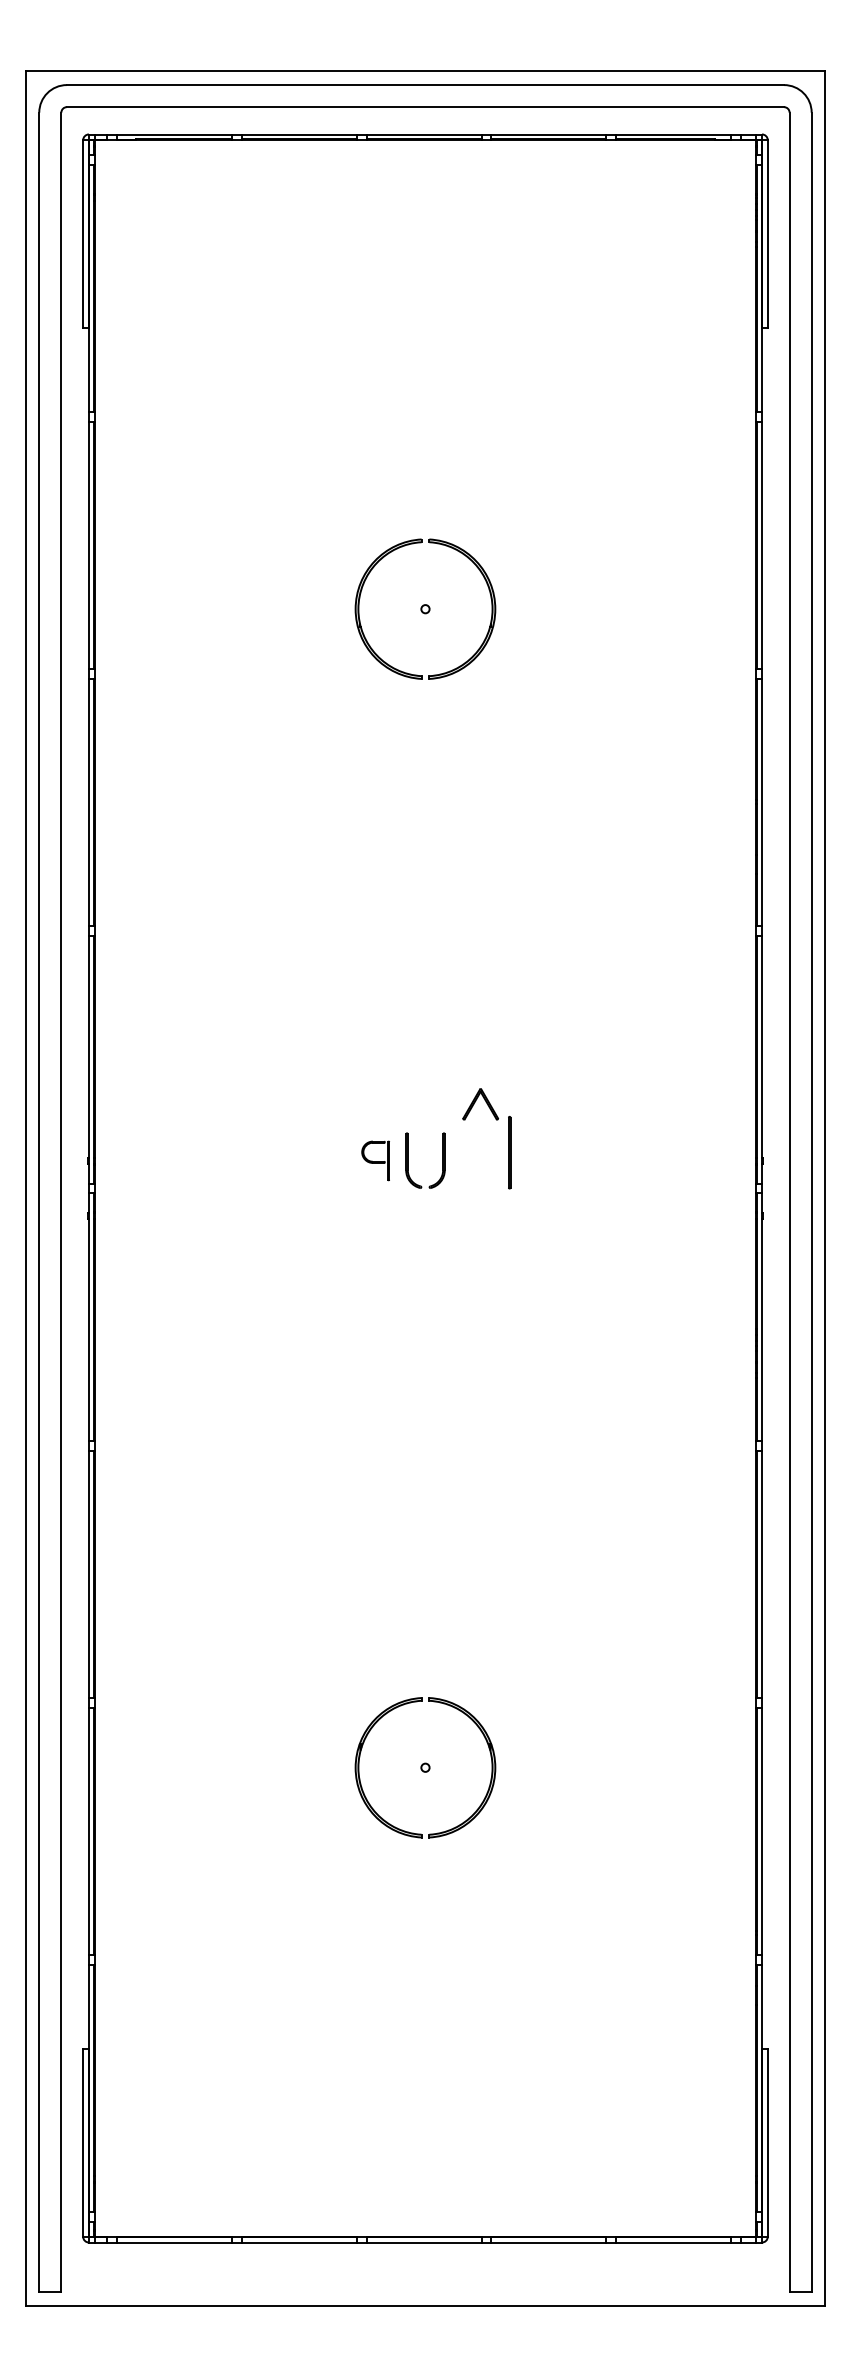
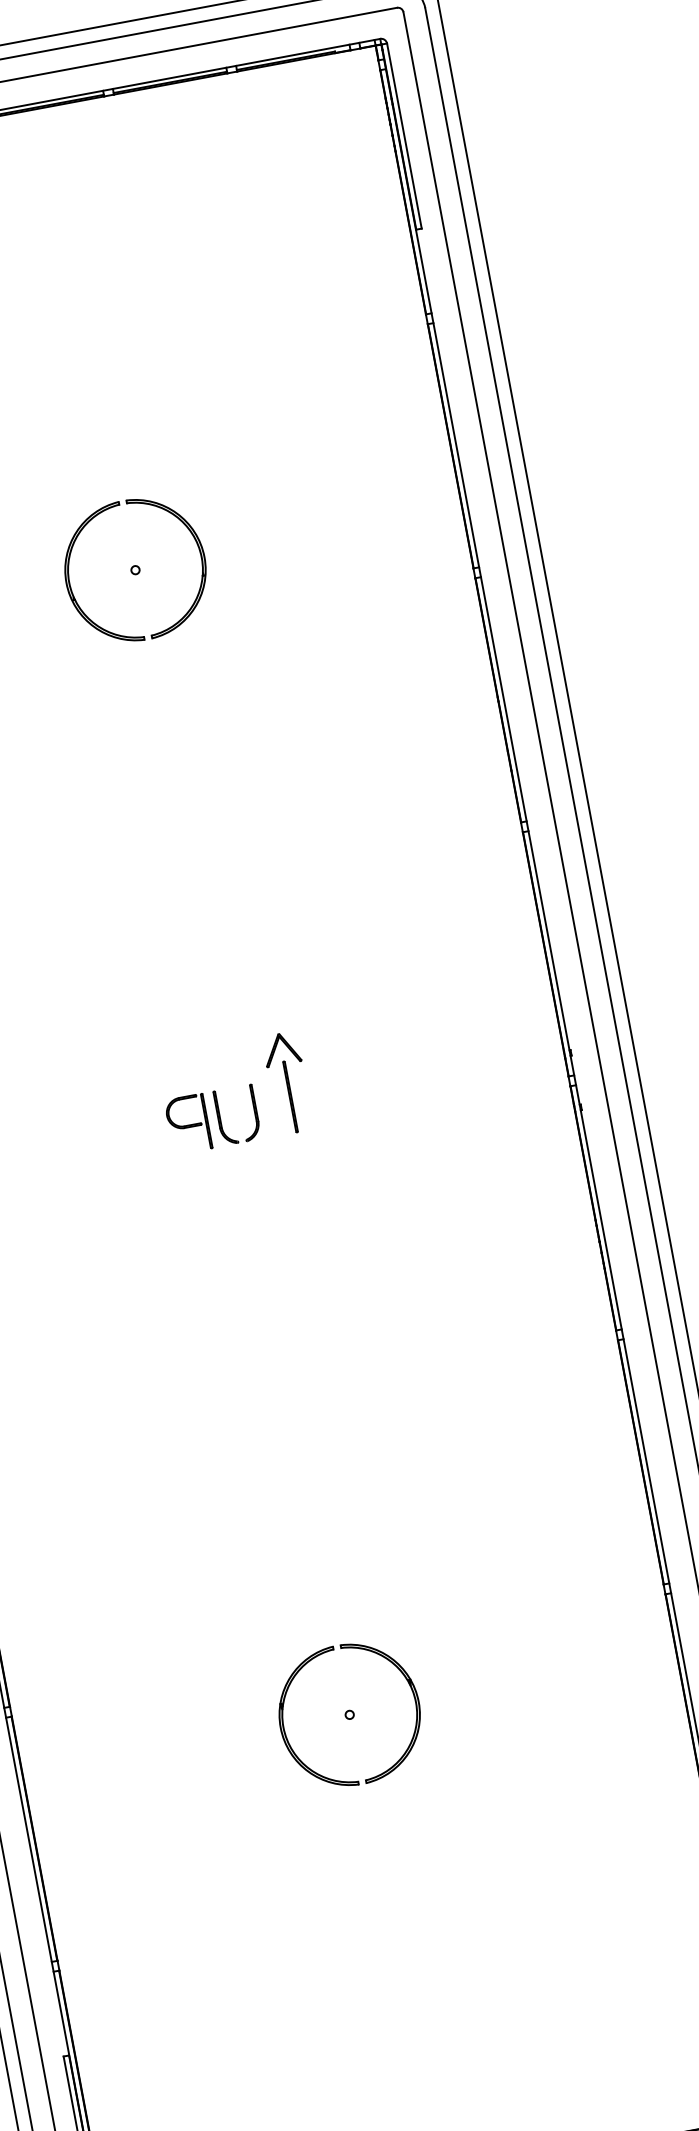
line: (509, 1152) -> (290, 1096), moved
part: (375, 1160) -> (188, 1124), size x1.43

